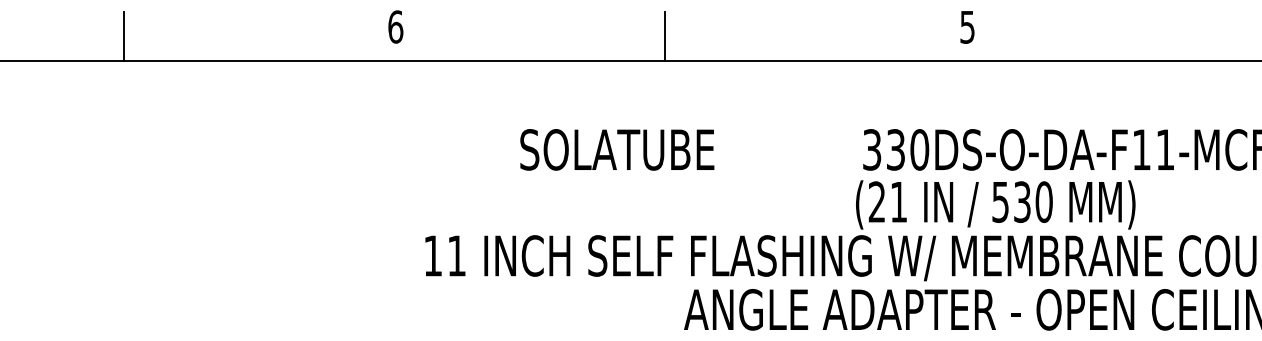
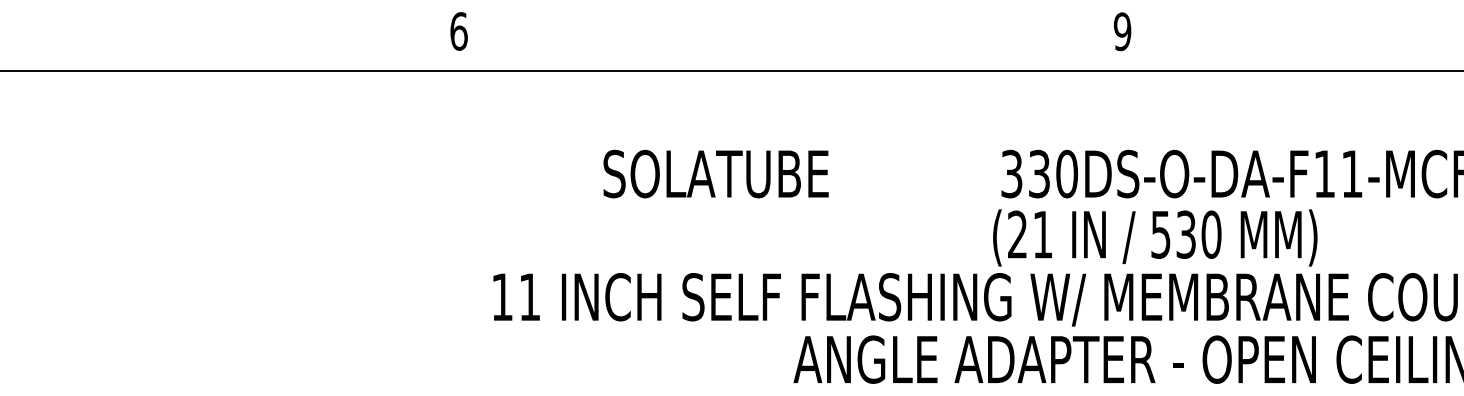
text: (967, 27) -> (1122, 31), 5 -> 9
line: (124, 36) -> (144, 42), removed
line: (665, 36) -> (771, 42), removed

